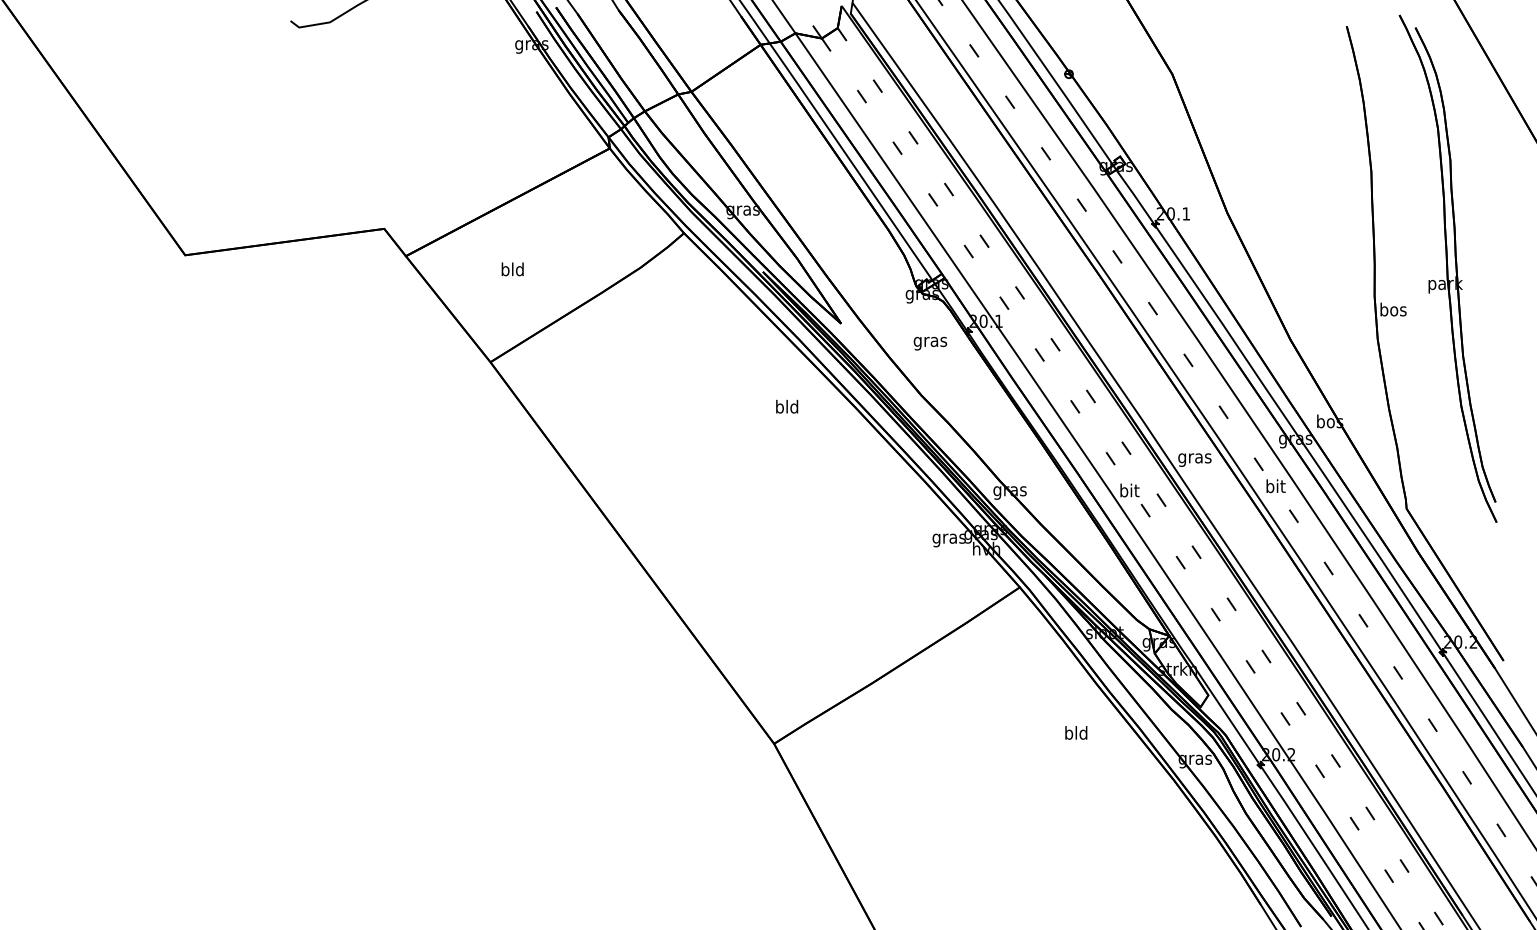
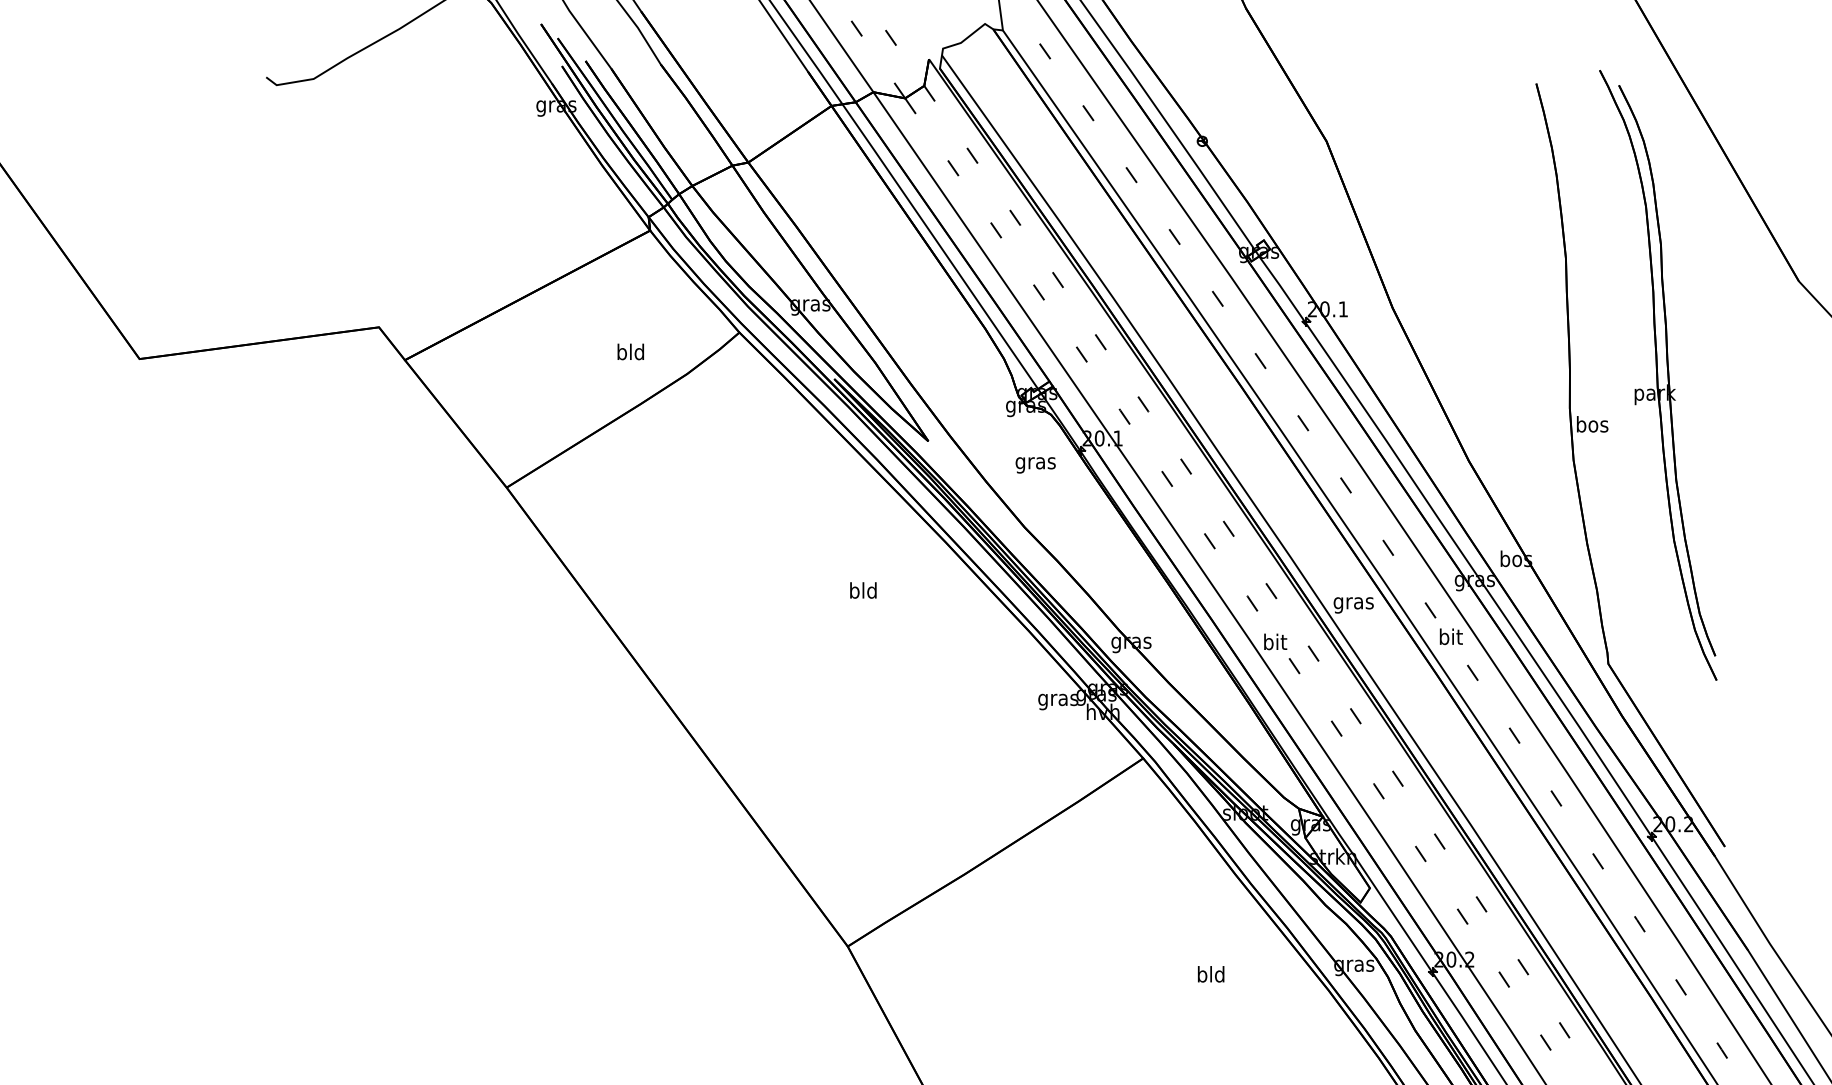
text: (512, 269) -> (630, 352), moved
text: (787, 406) -> (863, 590), moved
text: (1076, 732) -> (1211, 973), moved

